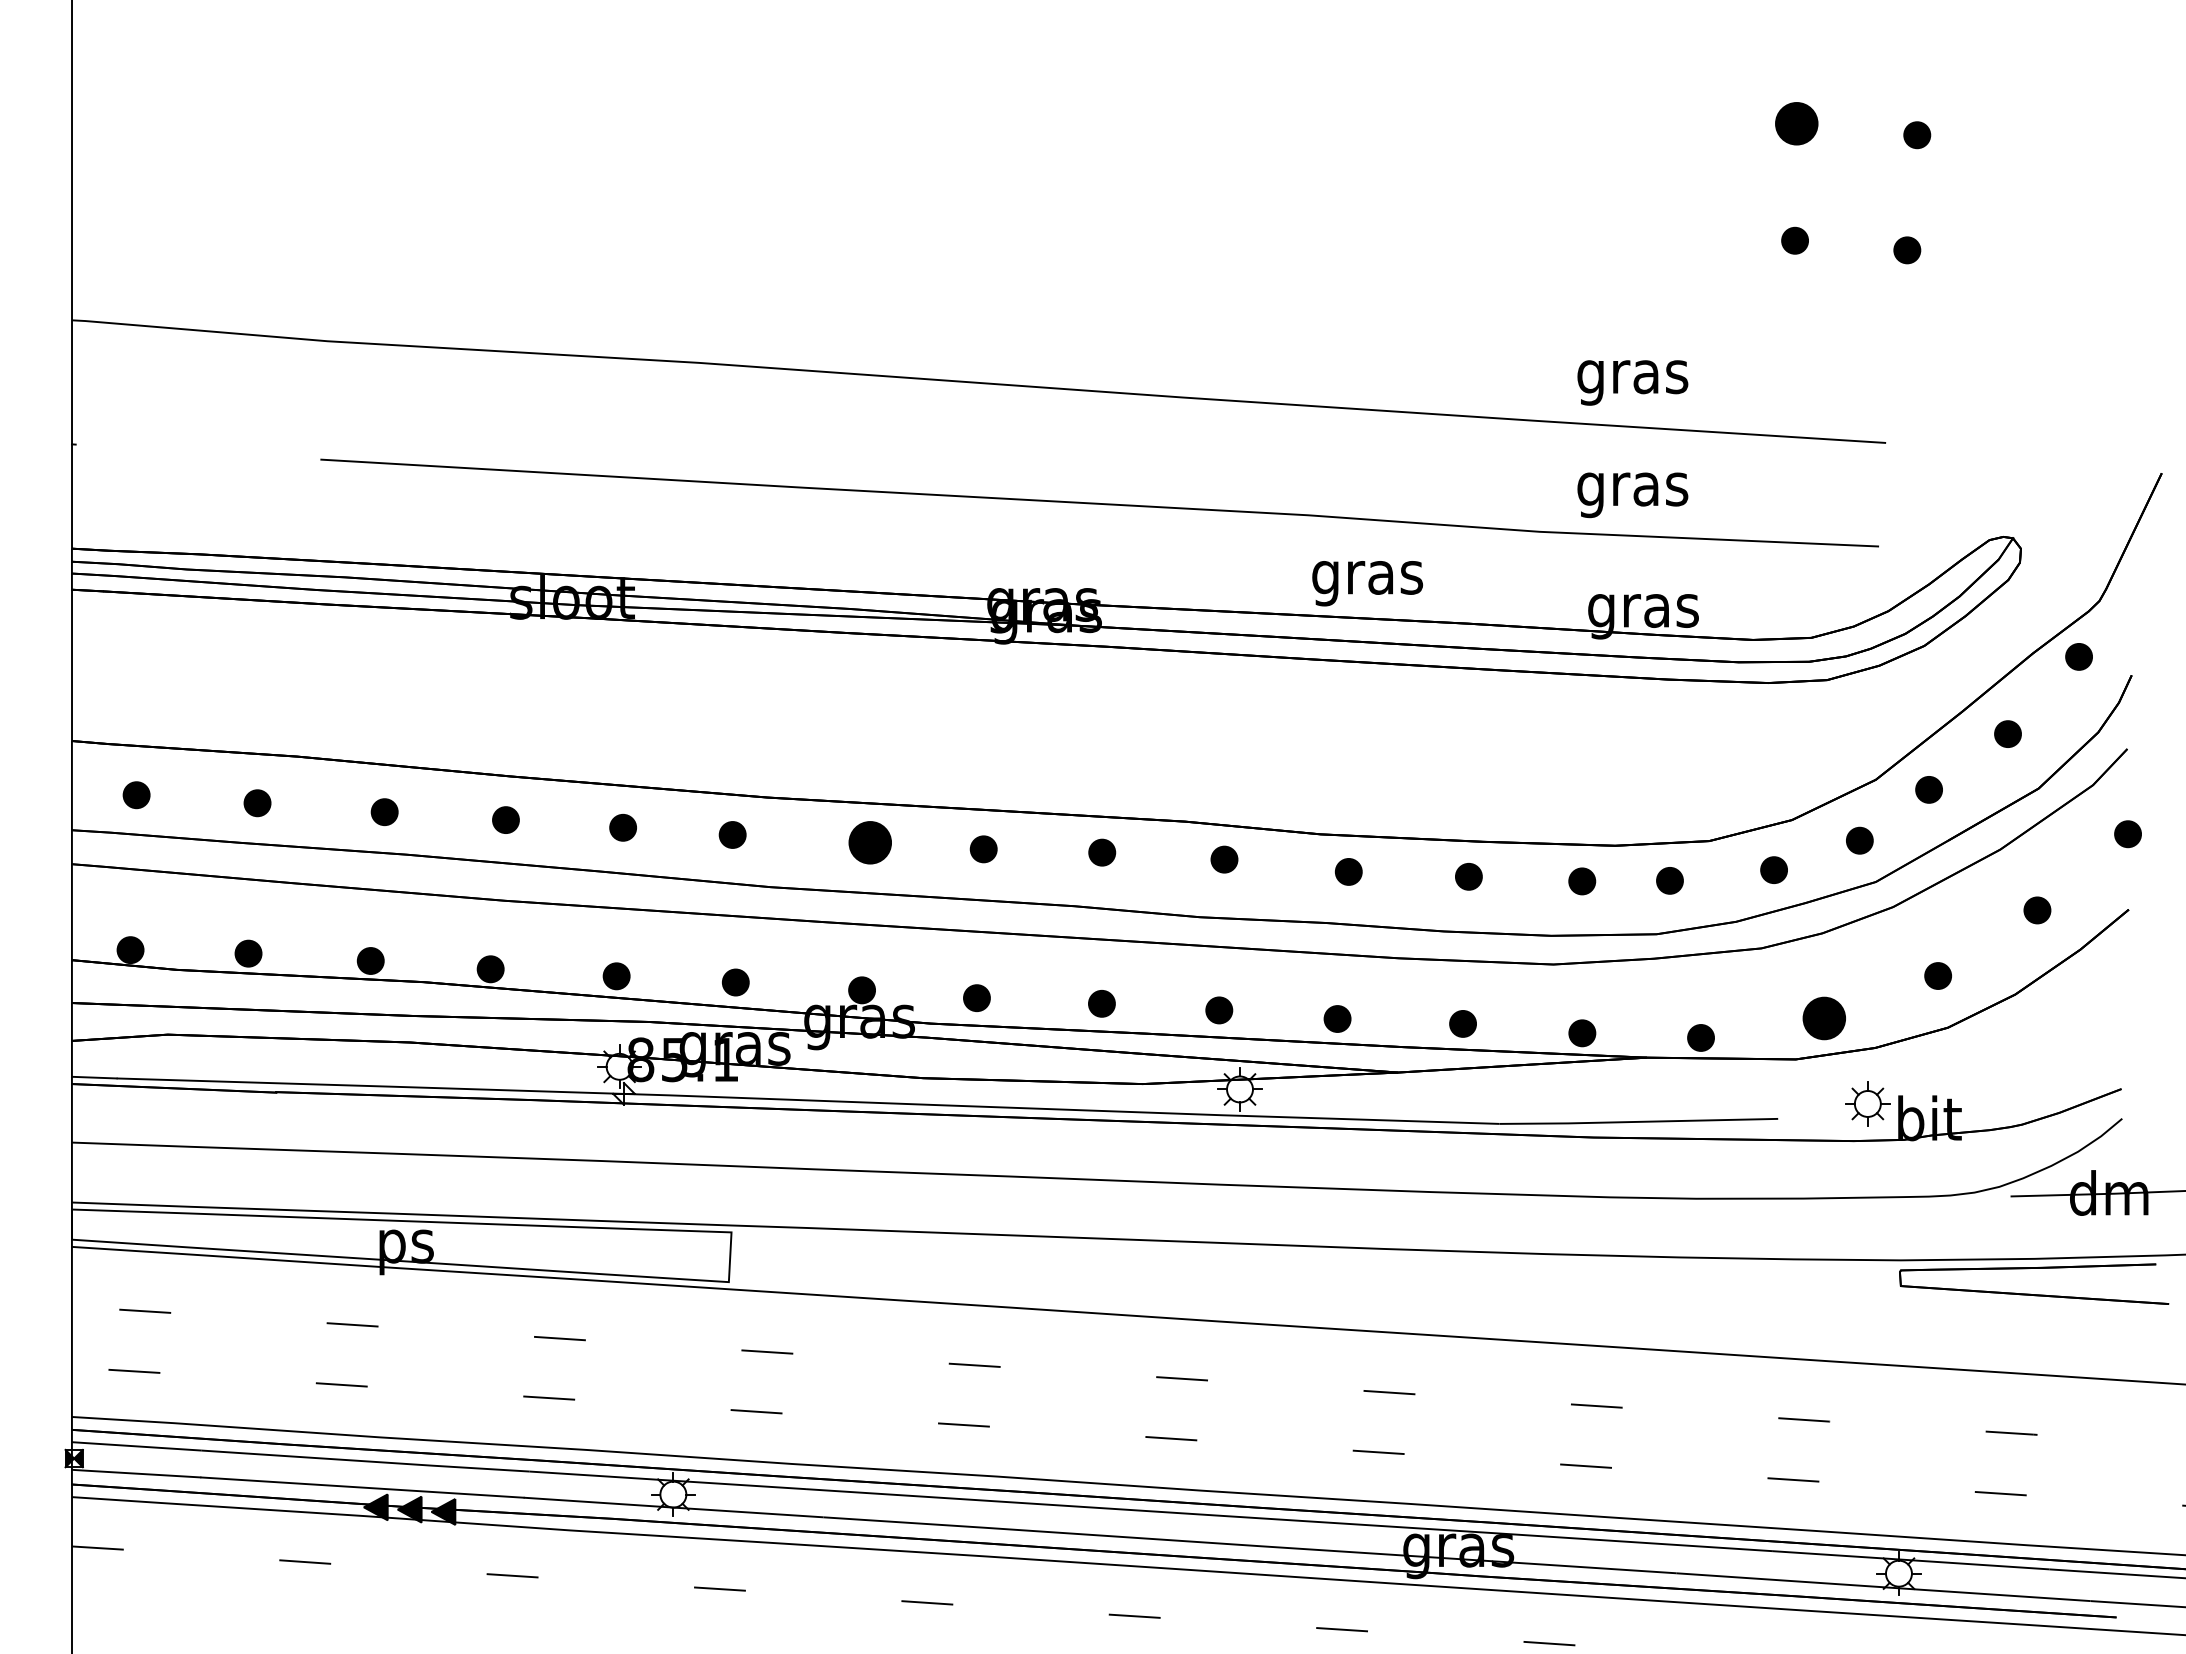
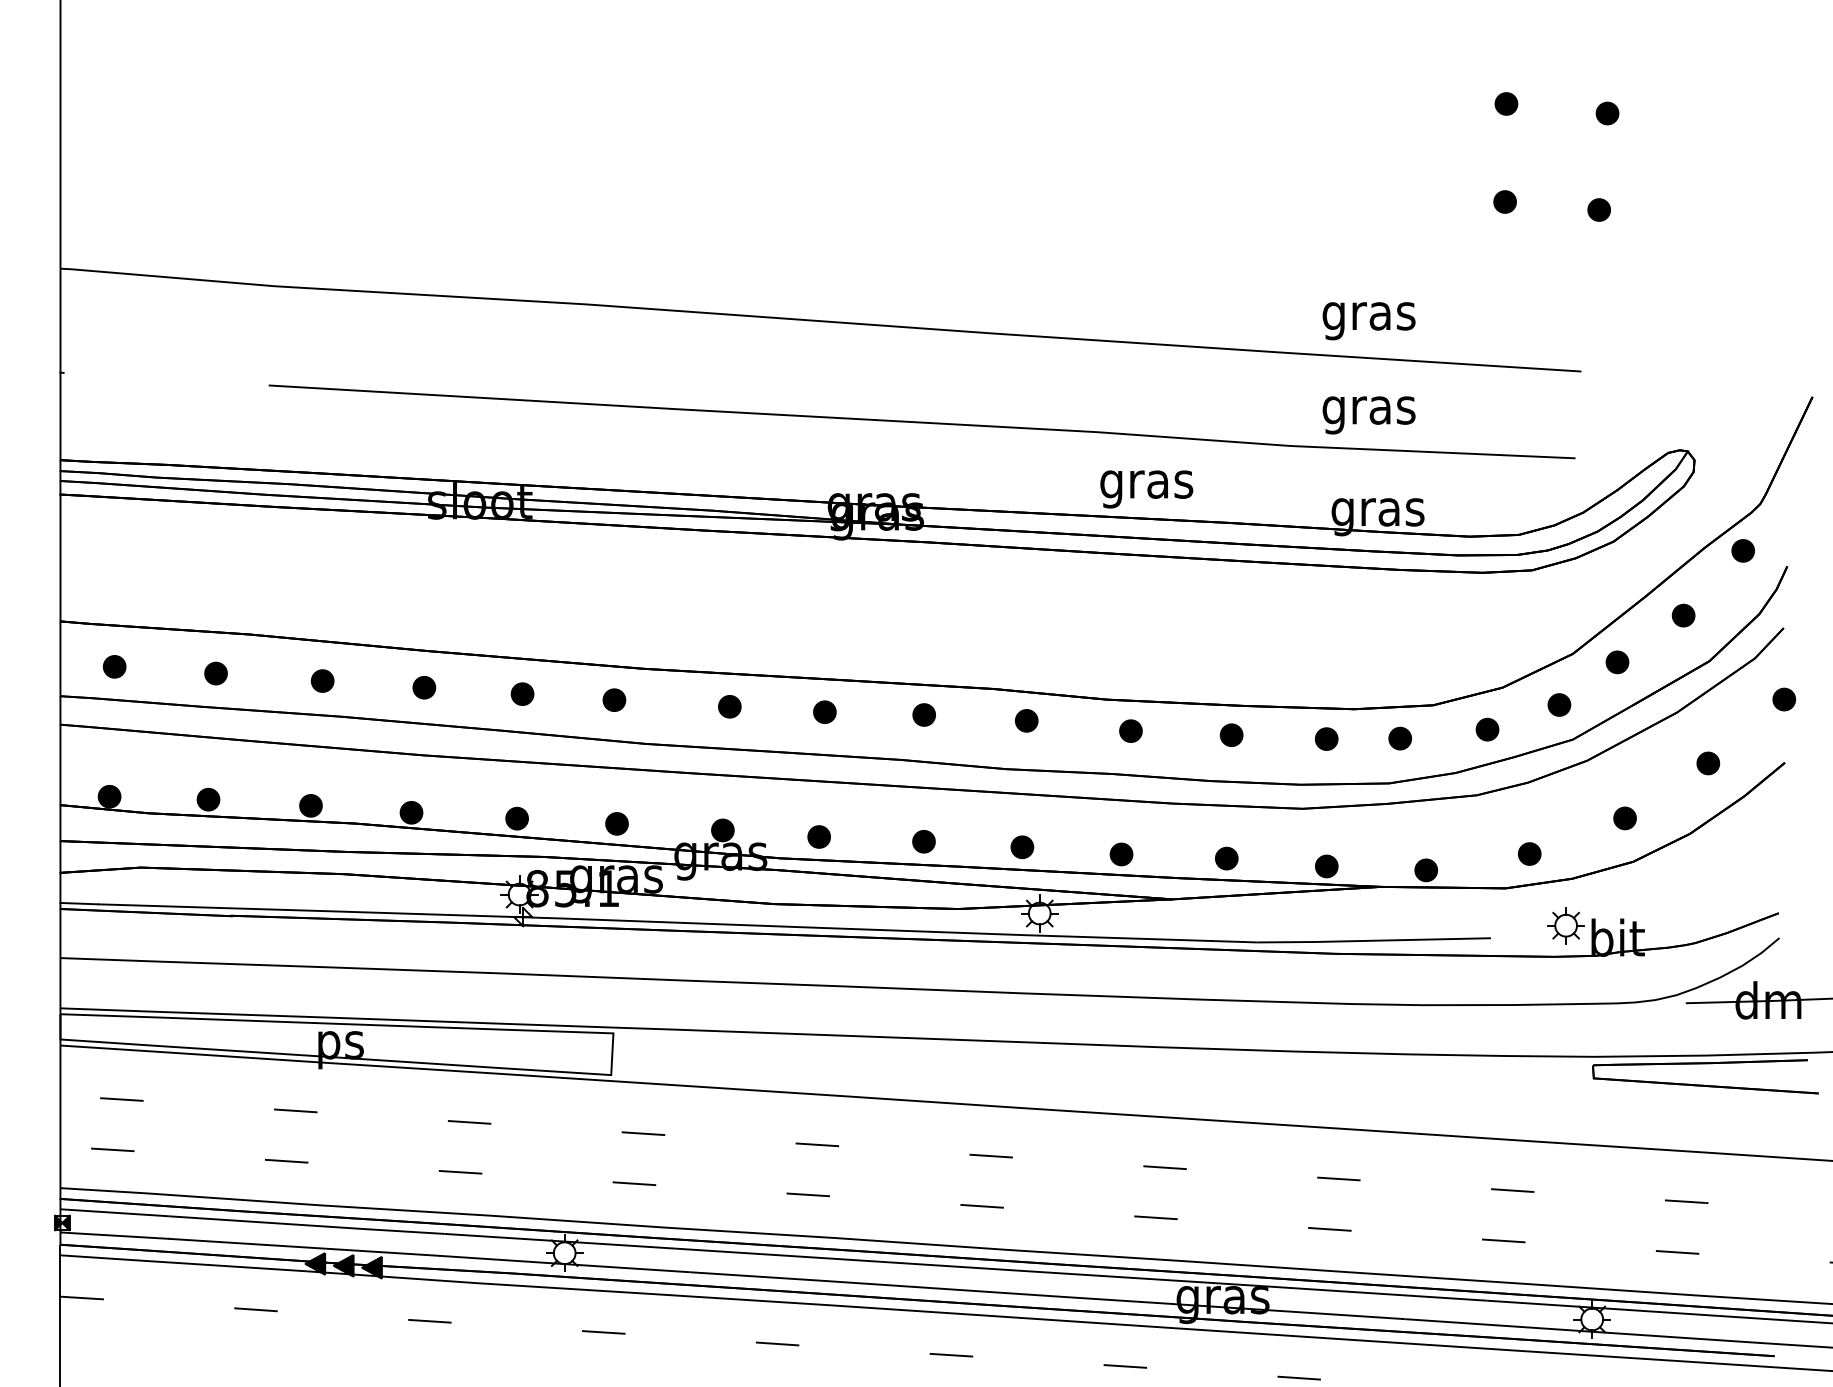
part: (1796, 123) -> (1506, 103), size x0.62
part: (870, 842) -> (729, 706), size x0.62
part: (1824, 1018) -> (1529, 854), size x0.62

